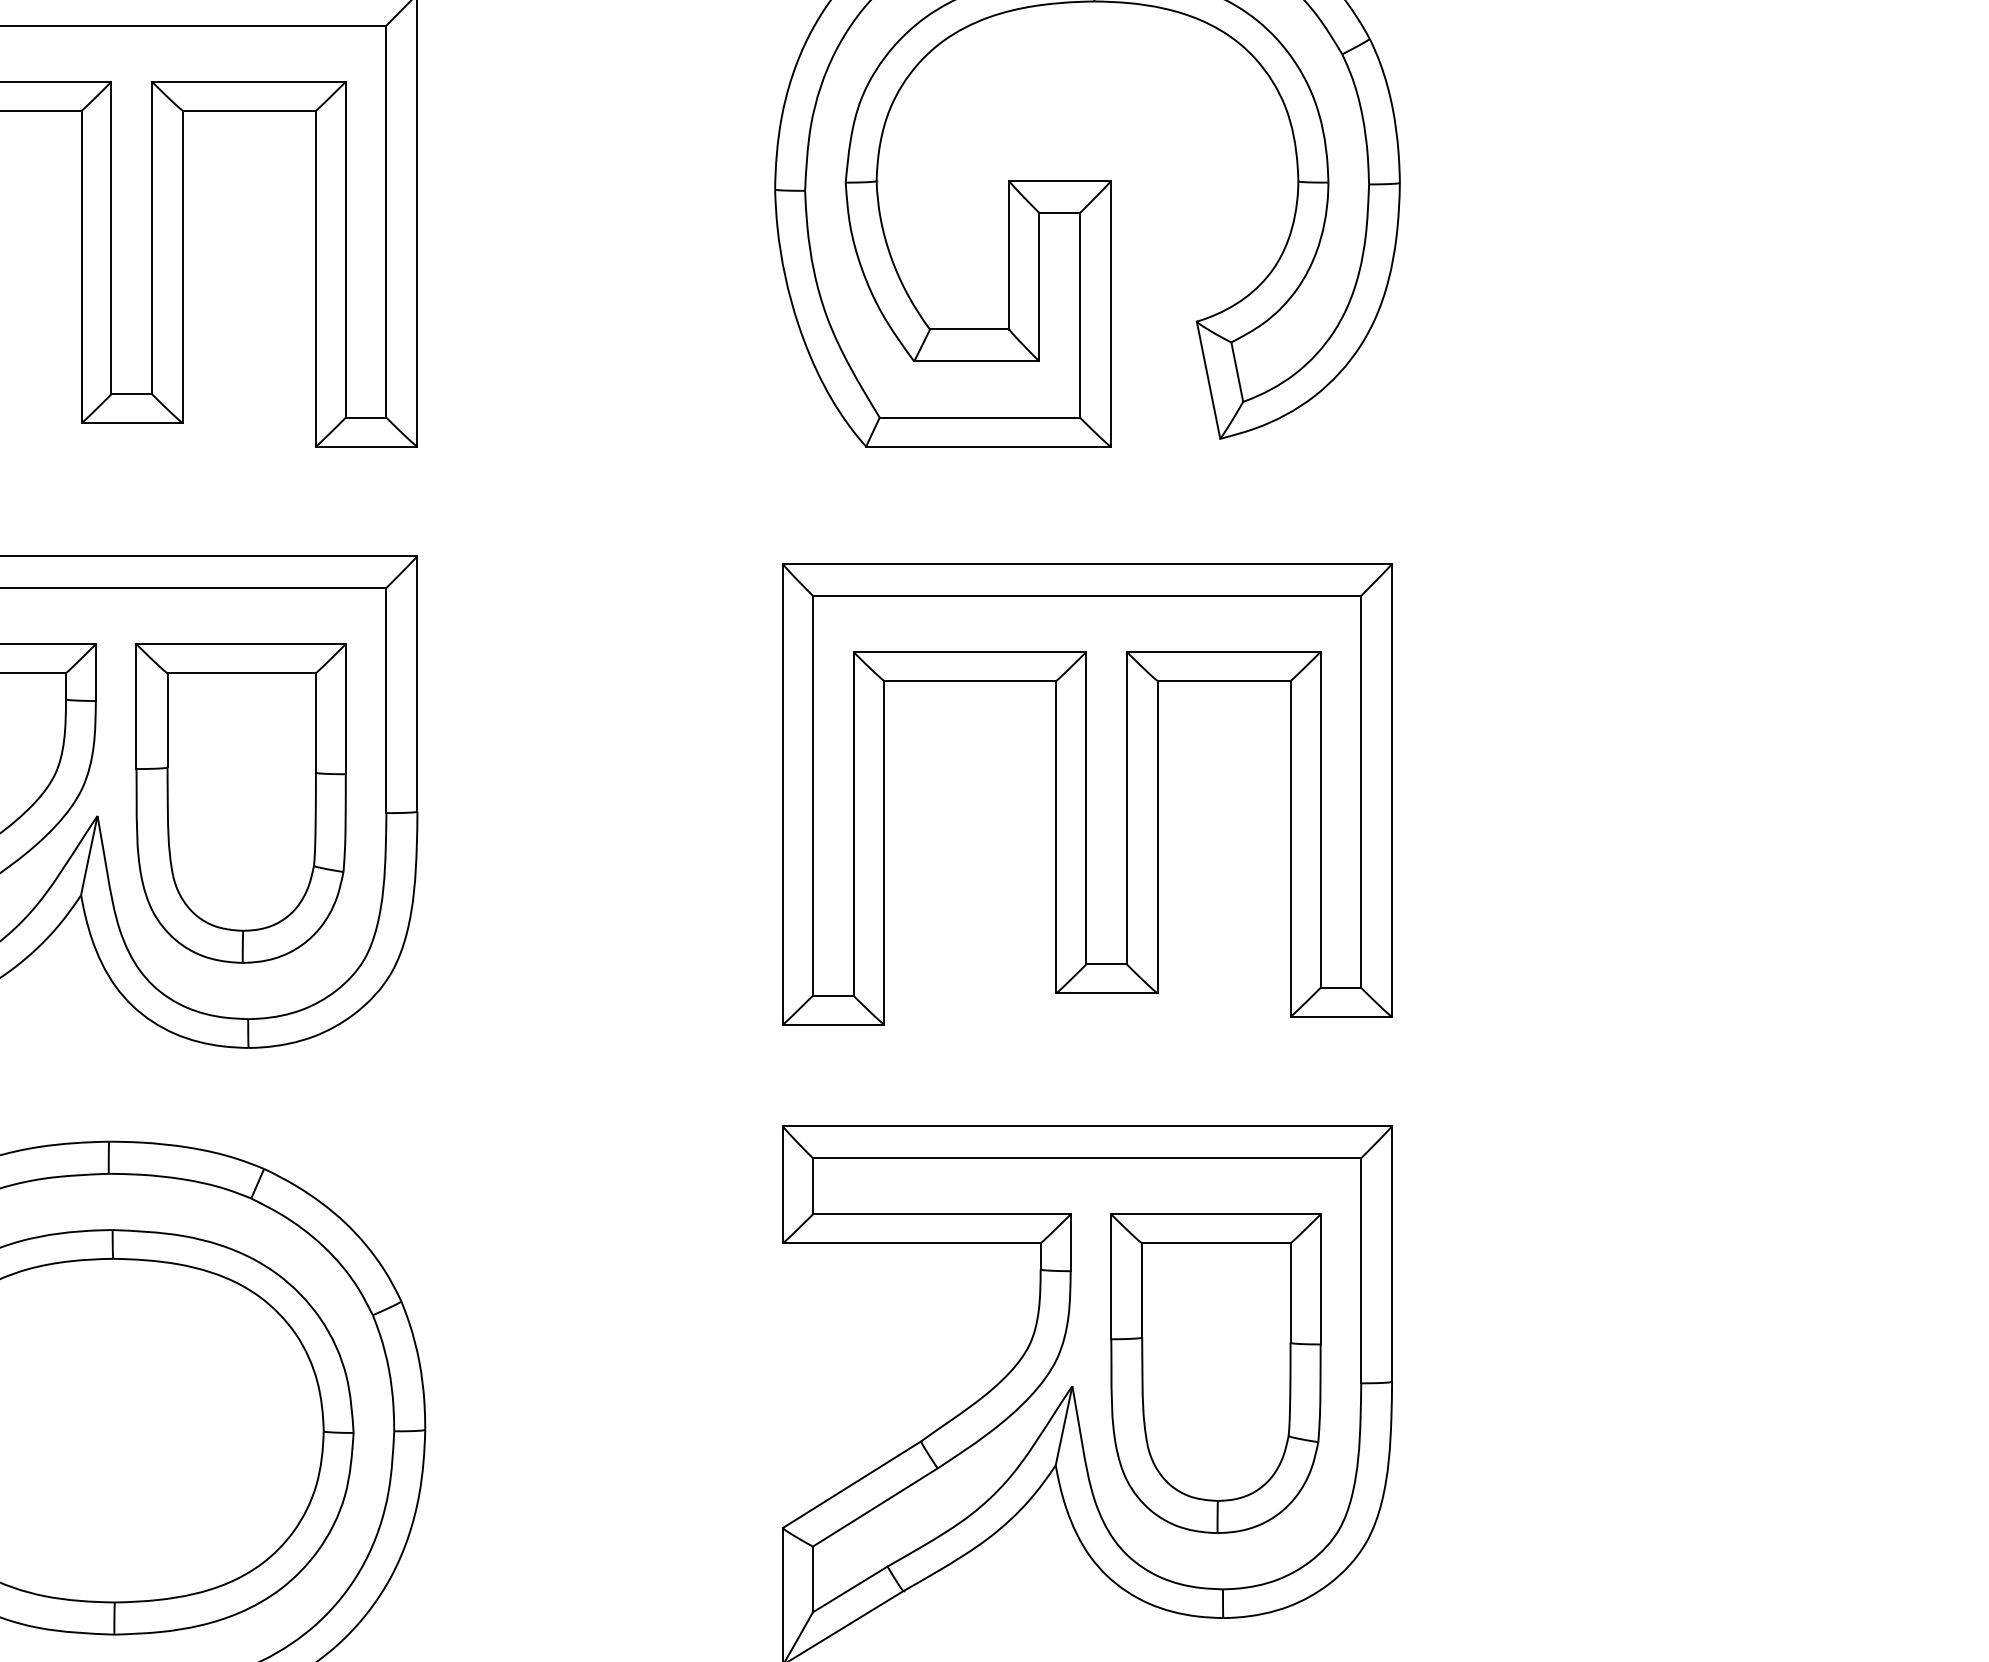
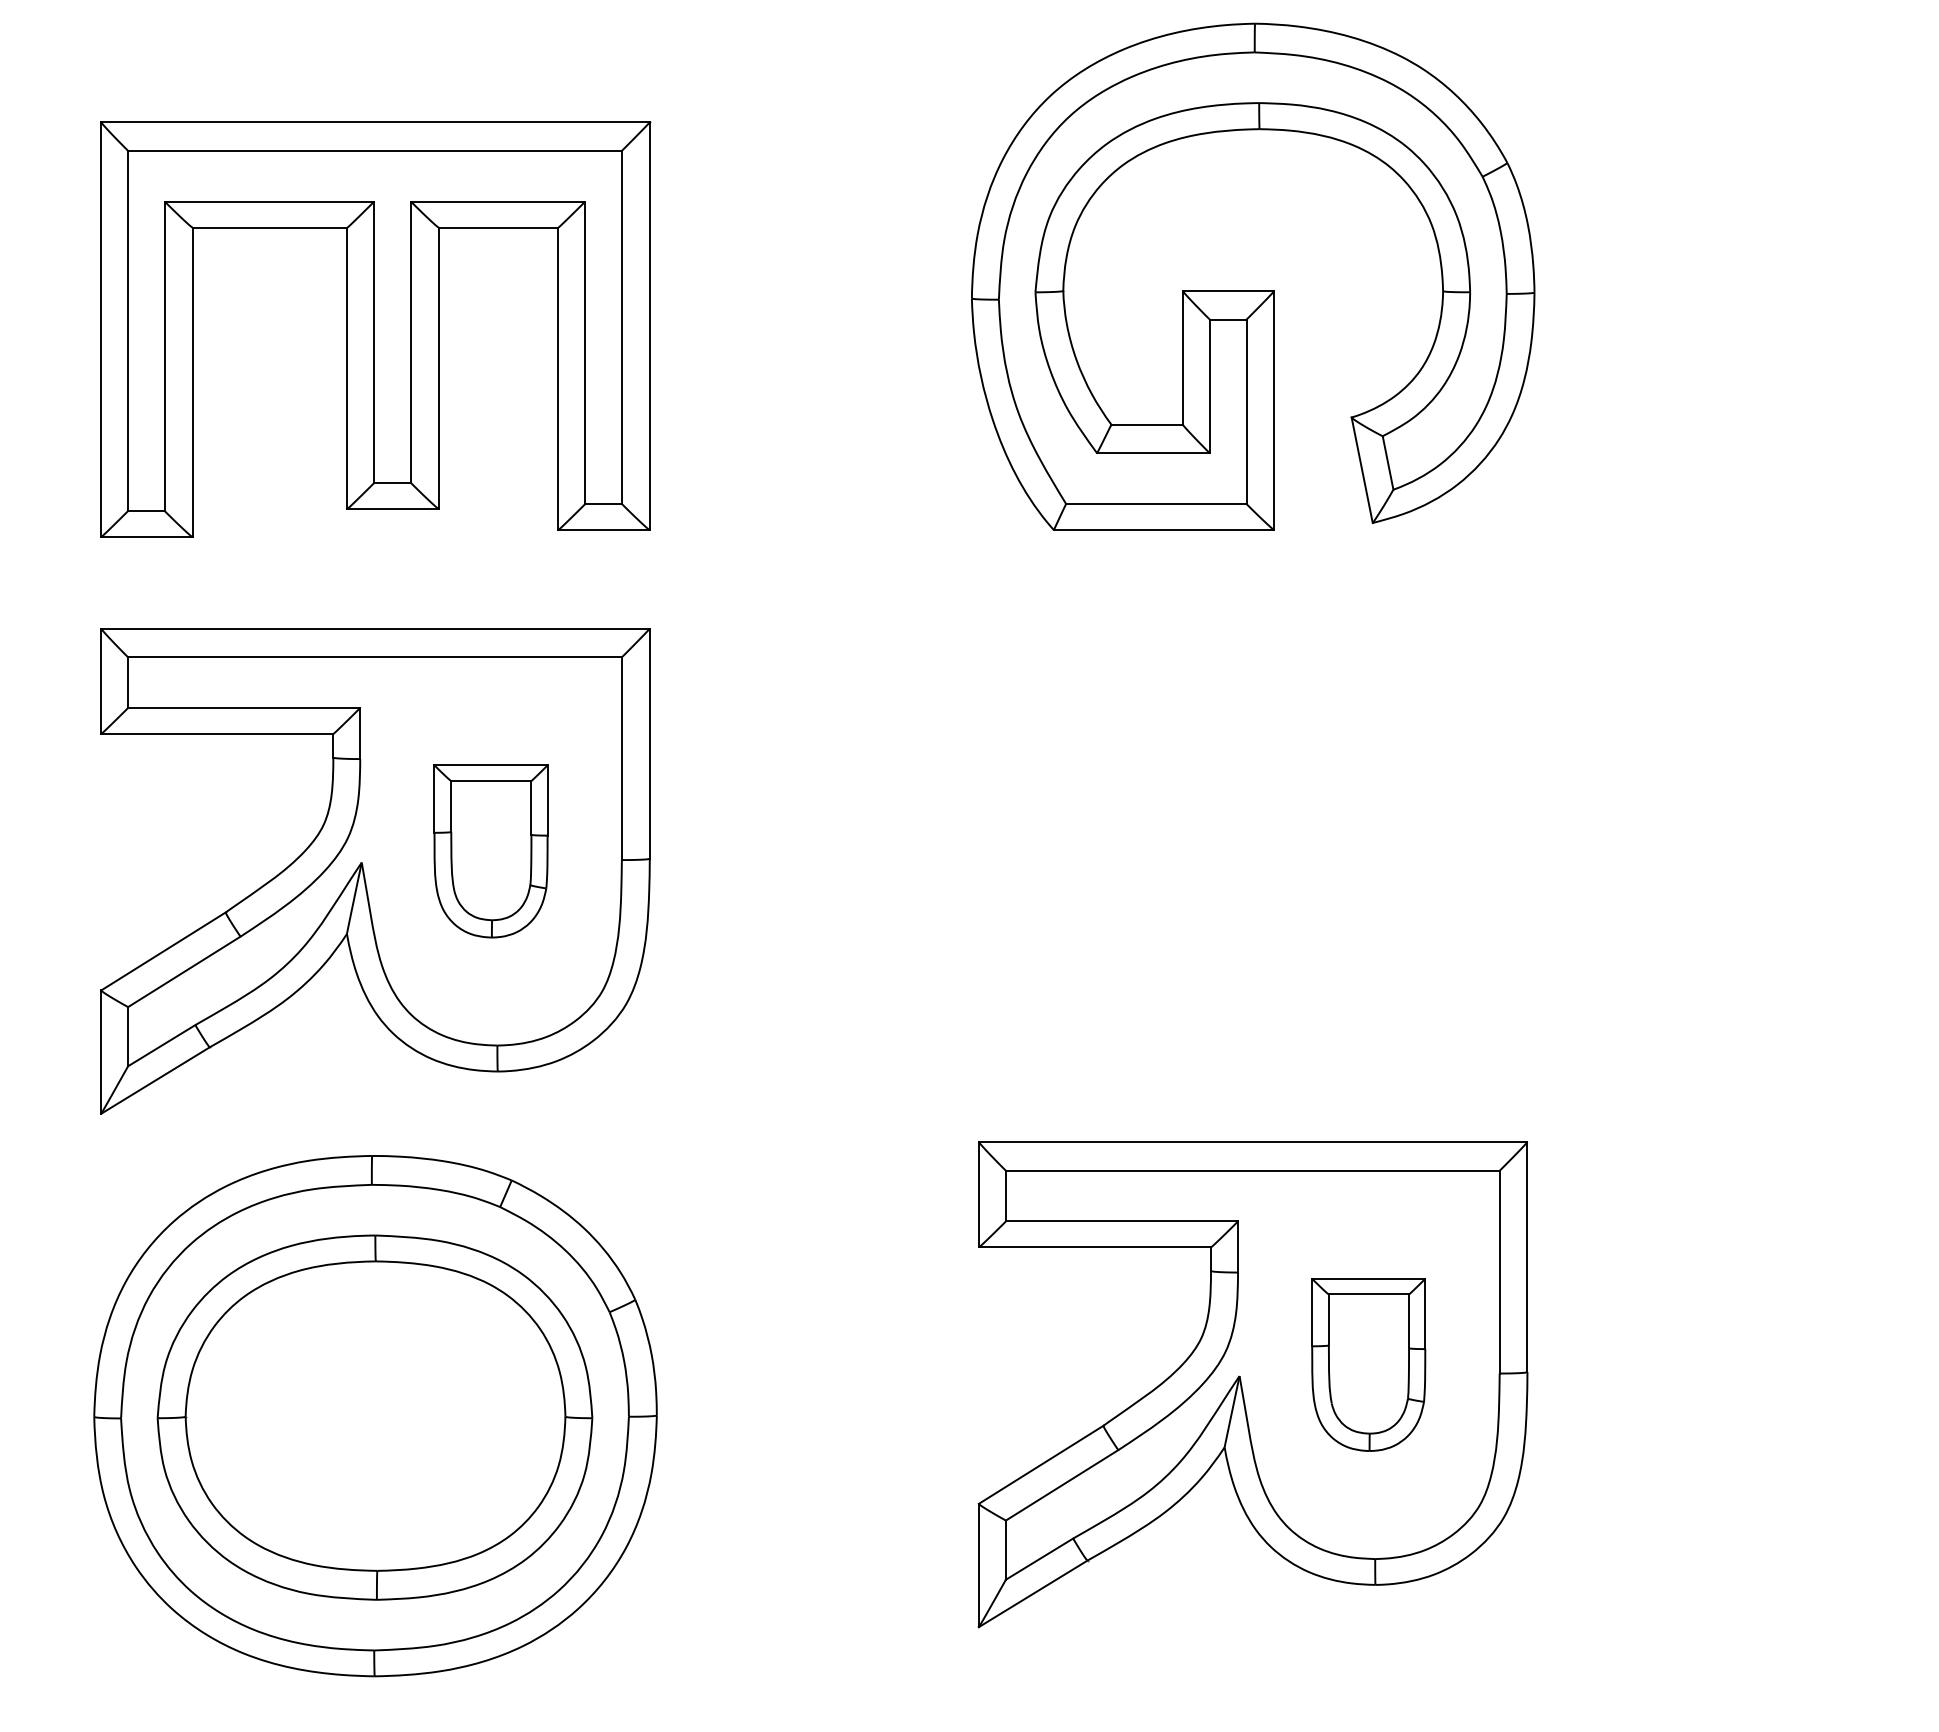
part: (1086, 793) -> (1252, 842), removed
part: (240, 803) -> (490, 851), size x0.6
part: (1215, 1373) -> (1368, 1364), size x0.6

